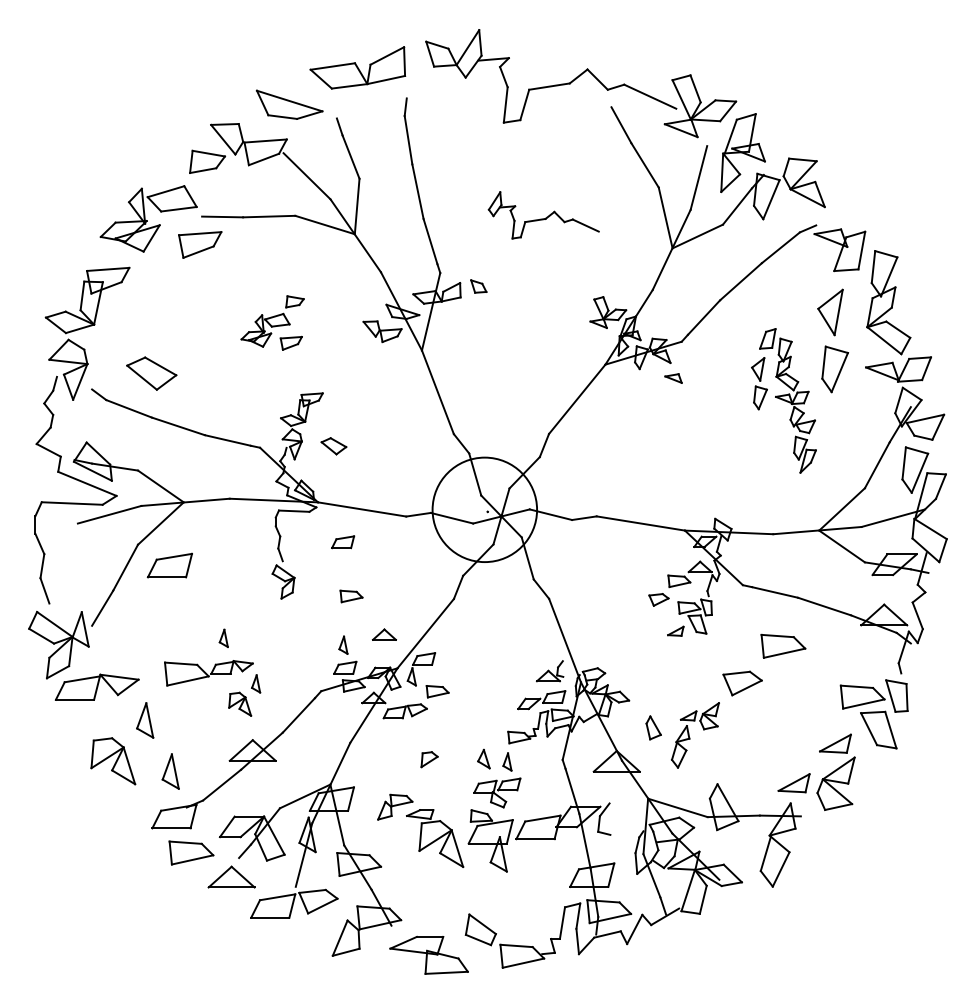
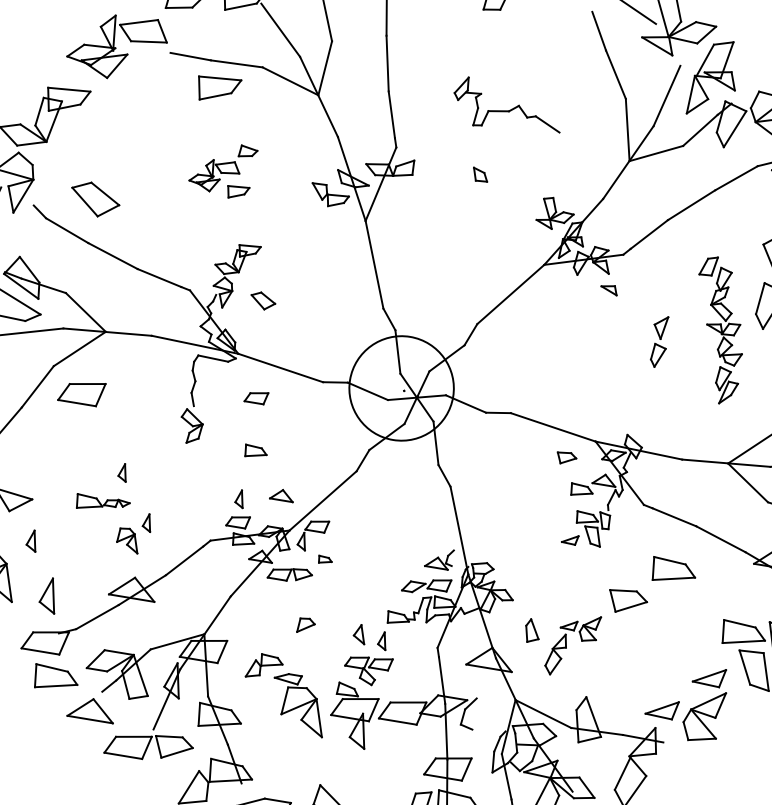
part: (200, 244) -> (218, 89), moved
part: (478, 286) -> (480, 175), moved
part: (759, 383) -> (659, 341), moved
part: (658, 599) -> (566, 457), moved
part: (208, 673) -> (102, 504), size x0.6
part: (437, 691) -> (325, 559), size x0.6
part: (145, 720) -> (32, 540), size x0.6

